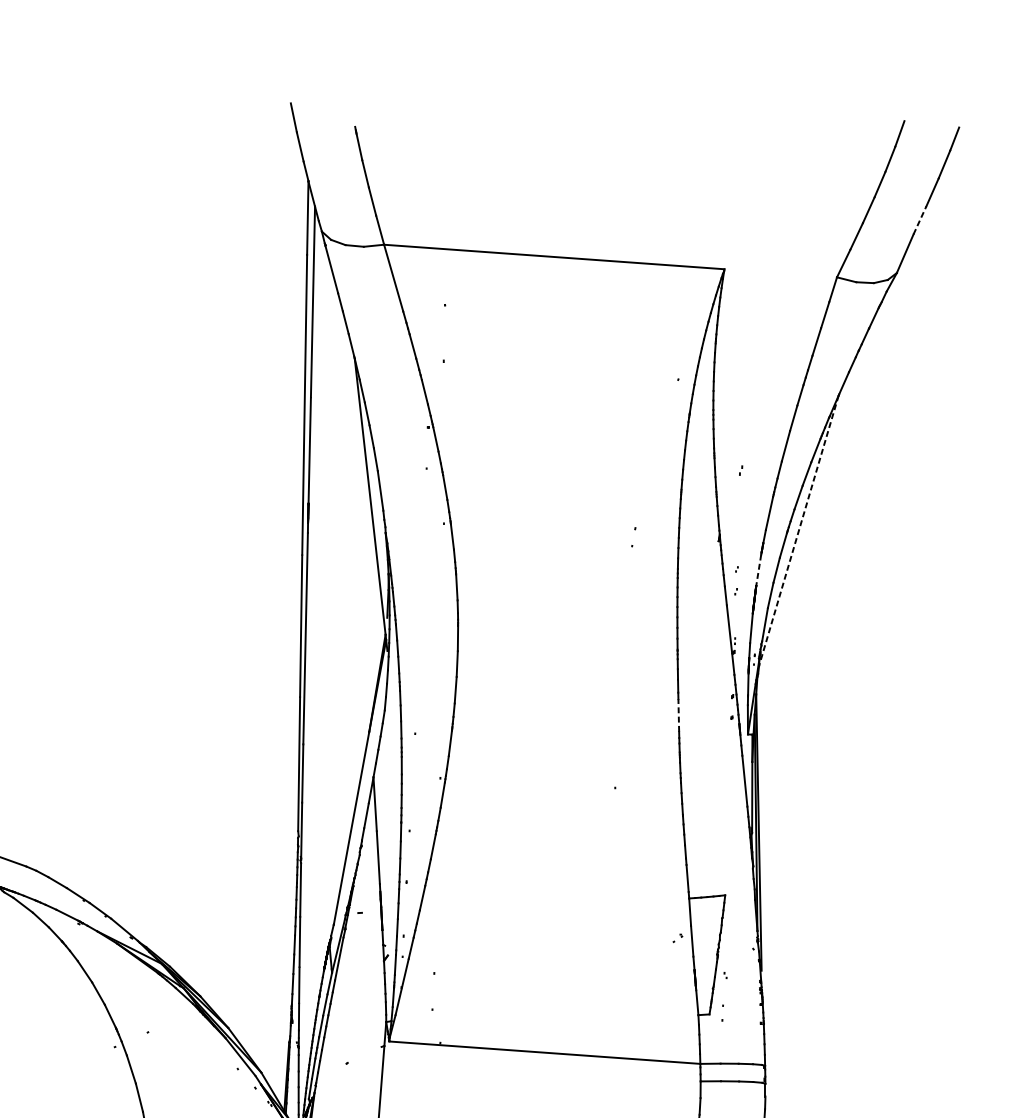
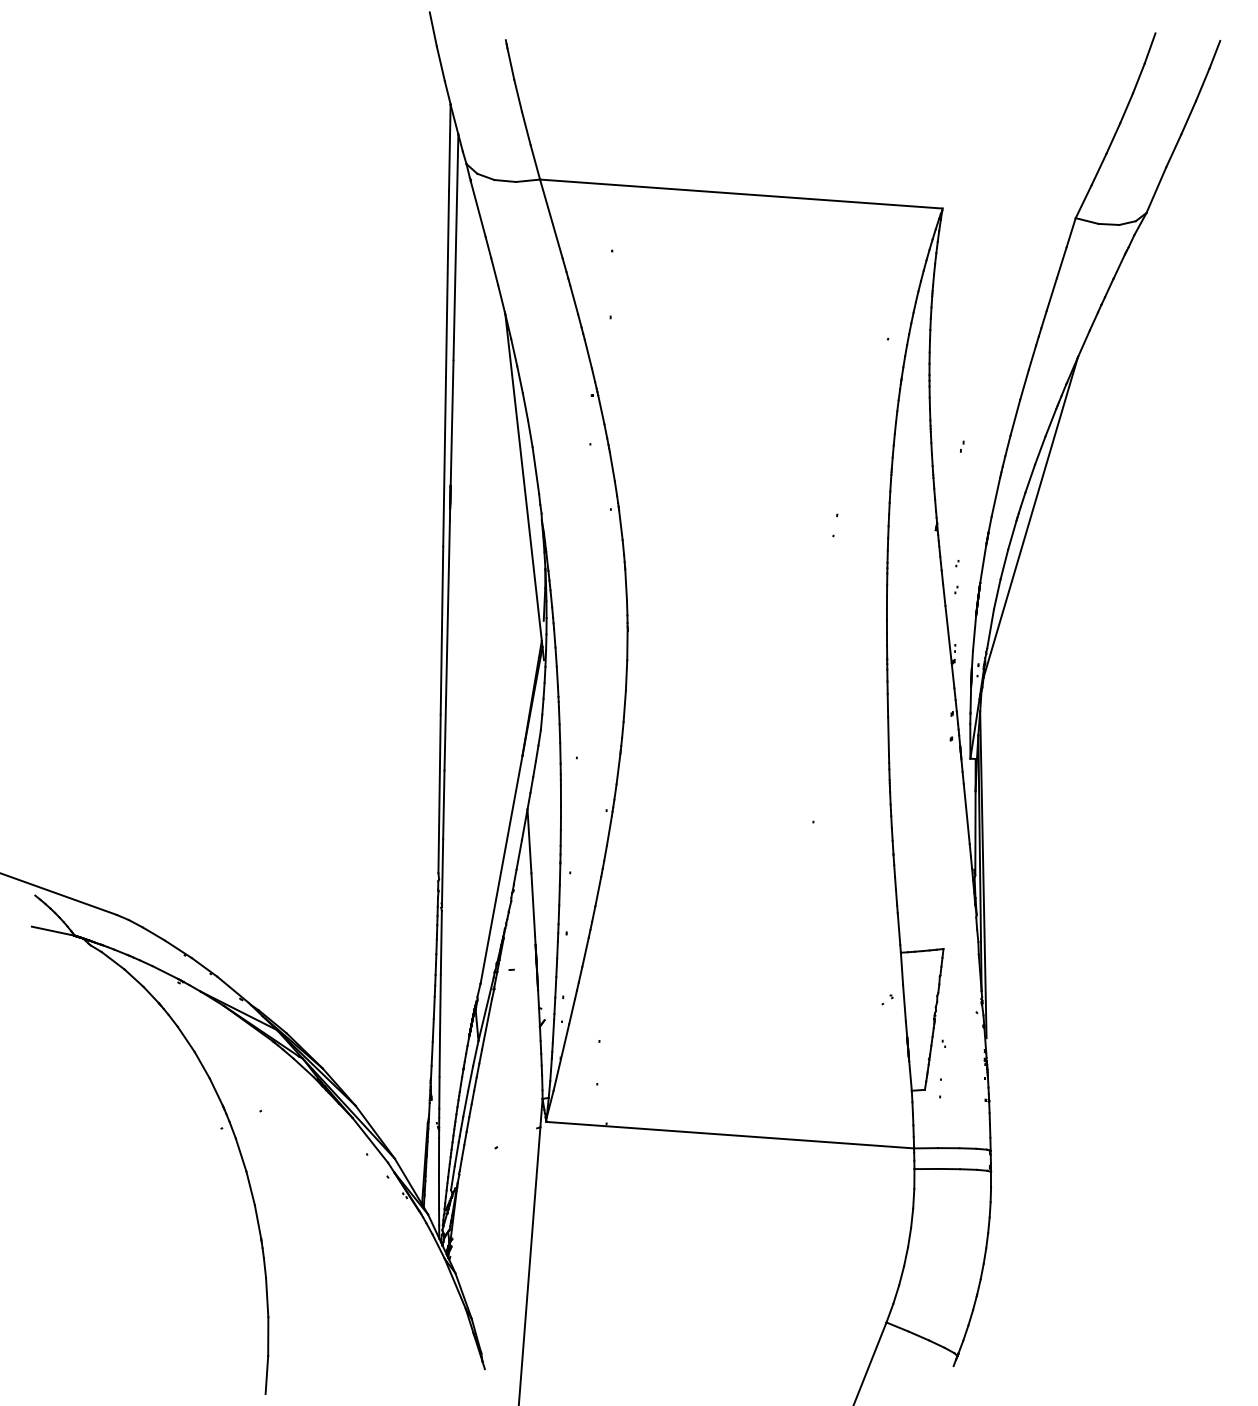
line: (920, 220) -> (1174, 150), dashed -> solid
line: (798, 530) -> (1030, 517), dashed -> solid
line: (759, 570) -> (983, 564), dashed -> solid
line: (678, 714) -> (888, 735), dashed -> solid

